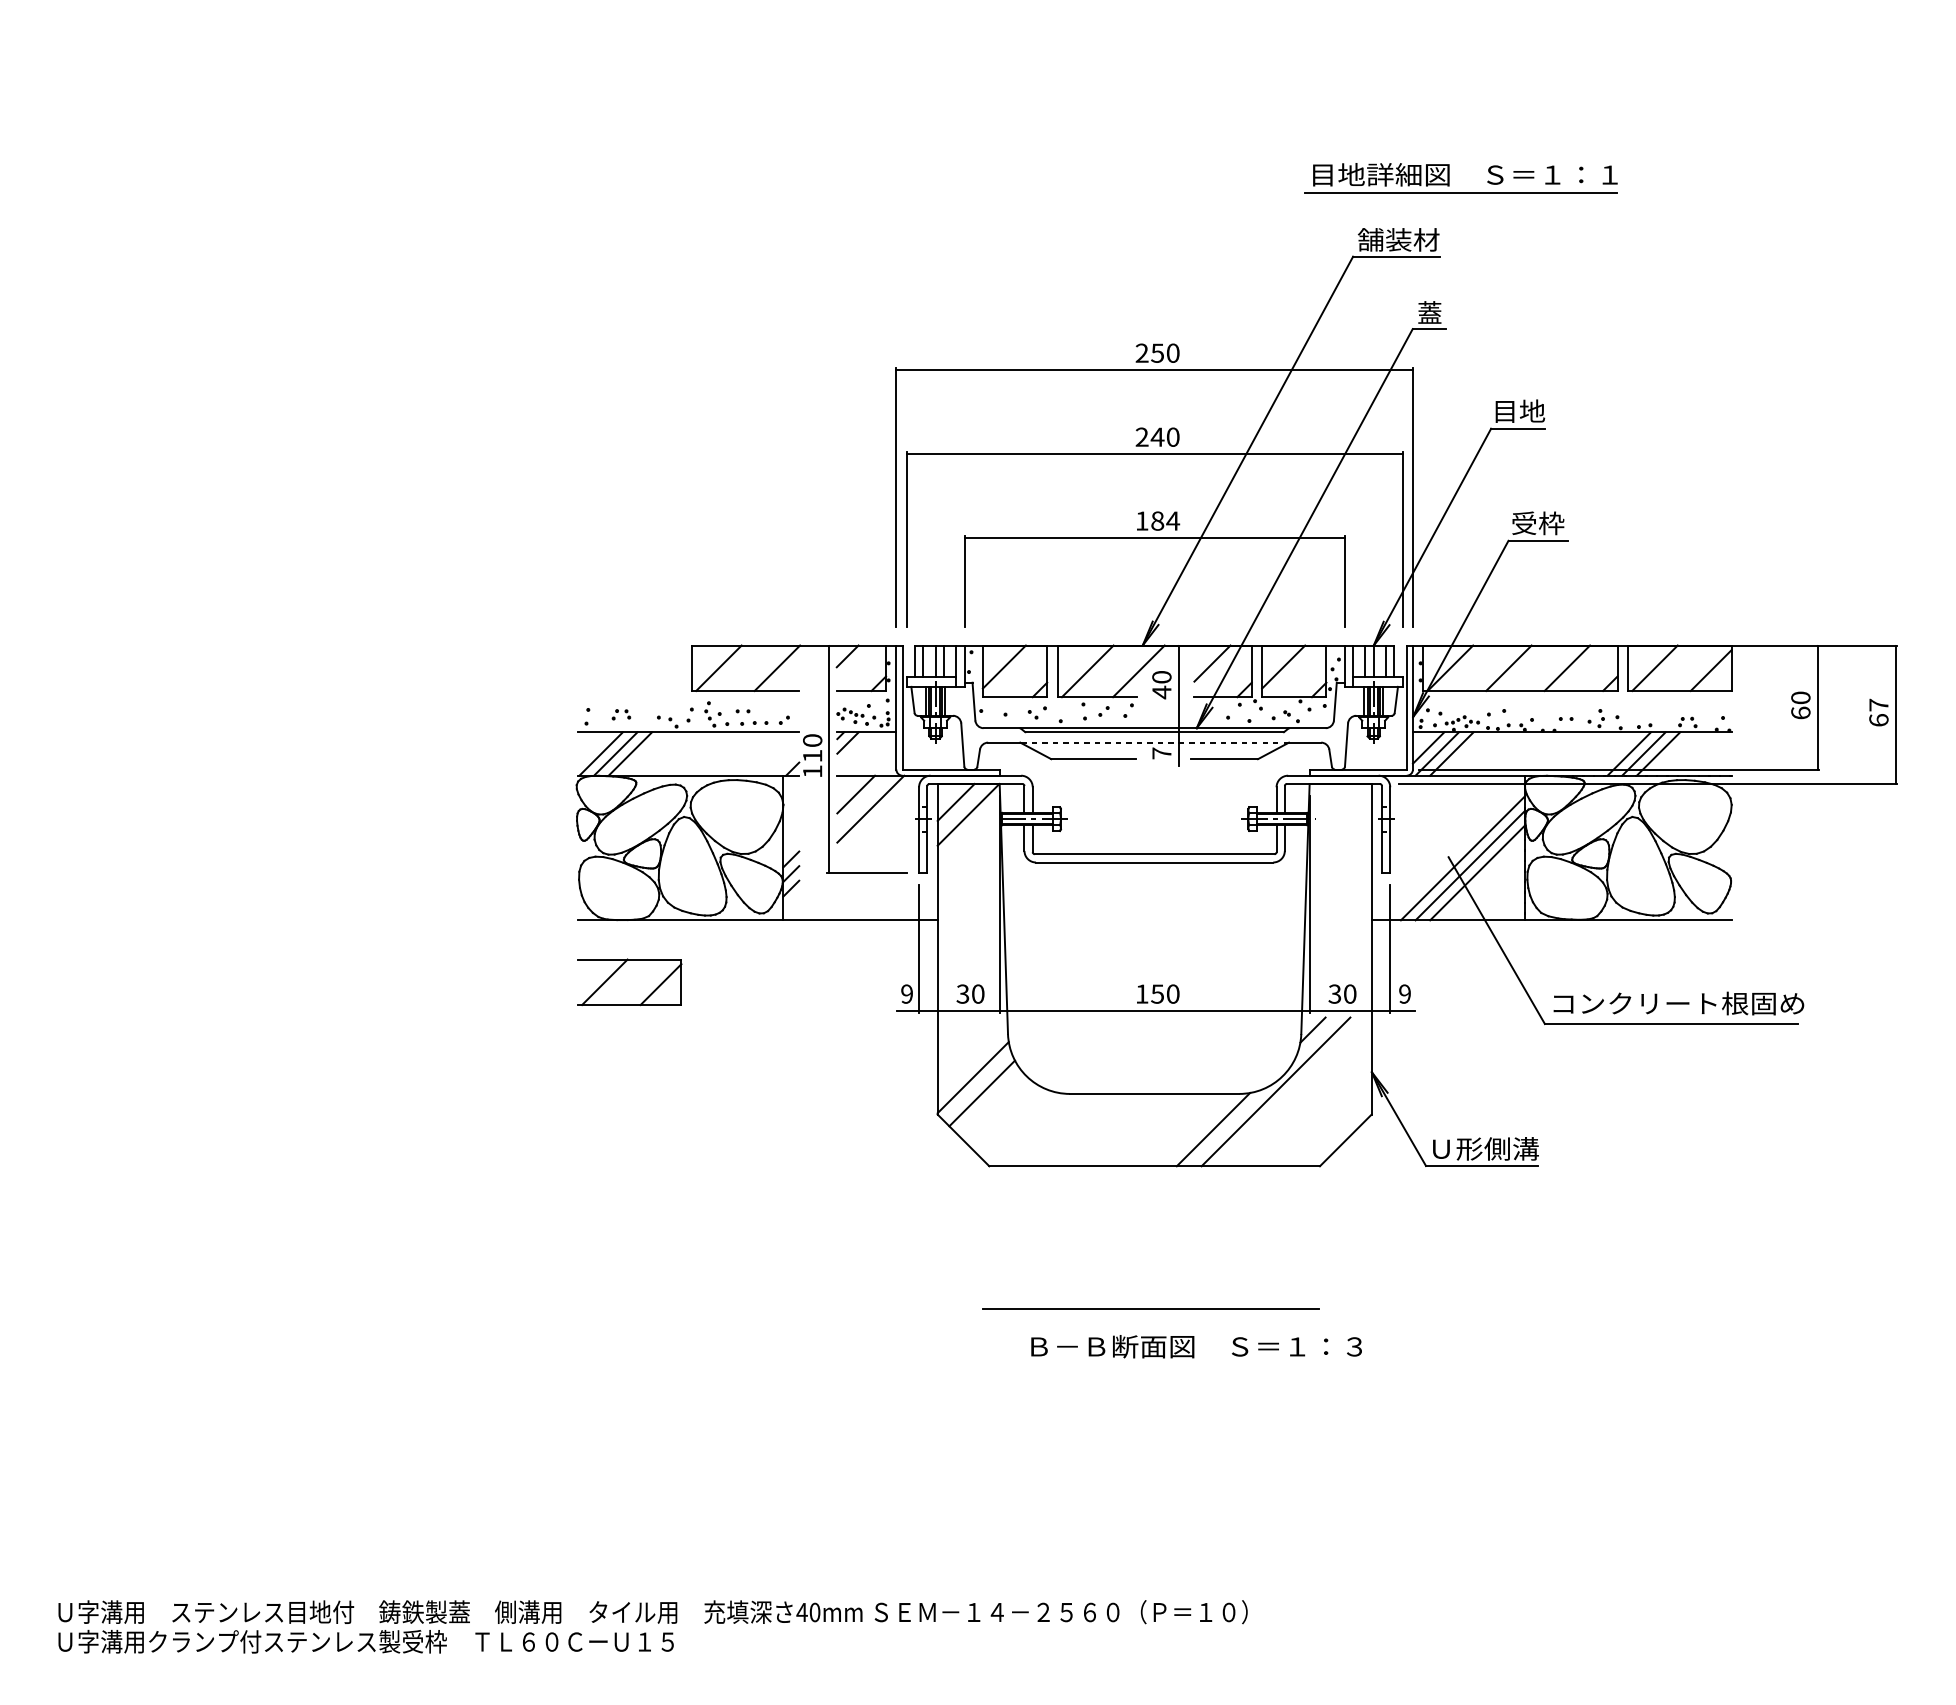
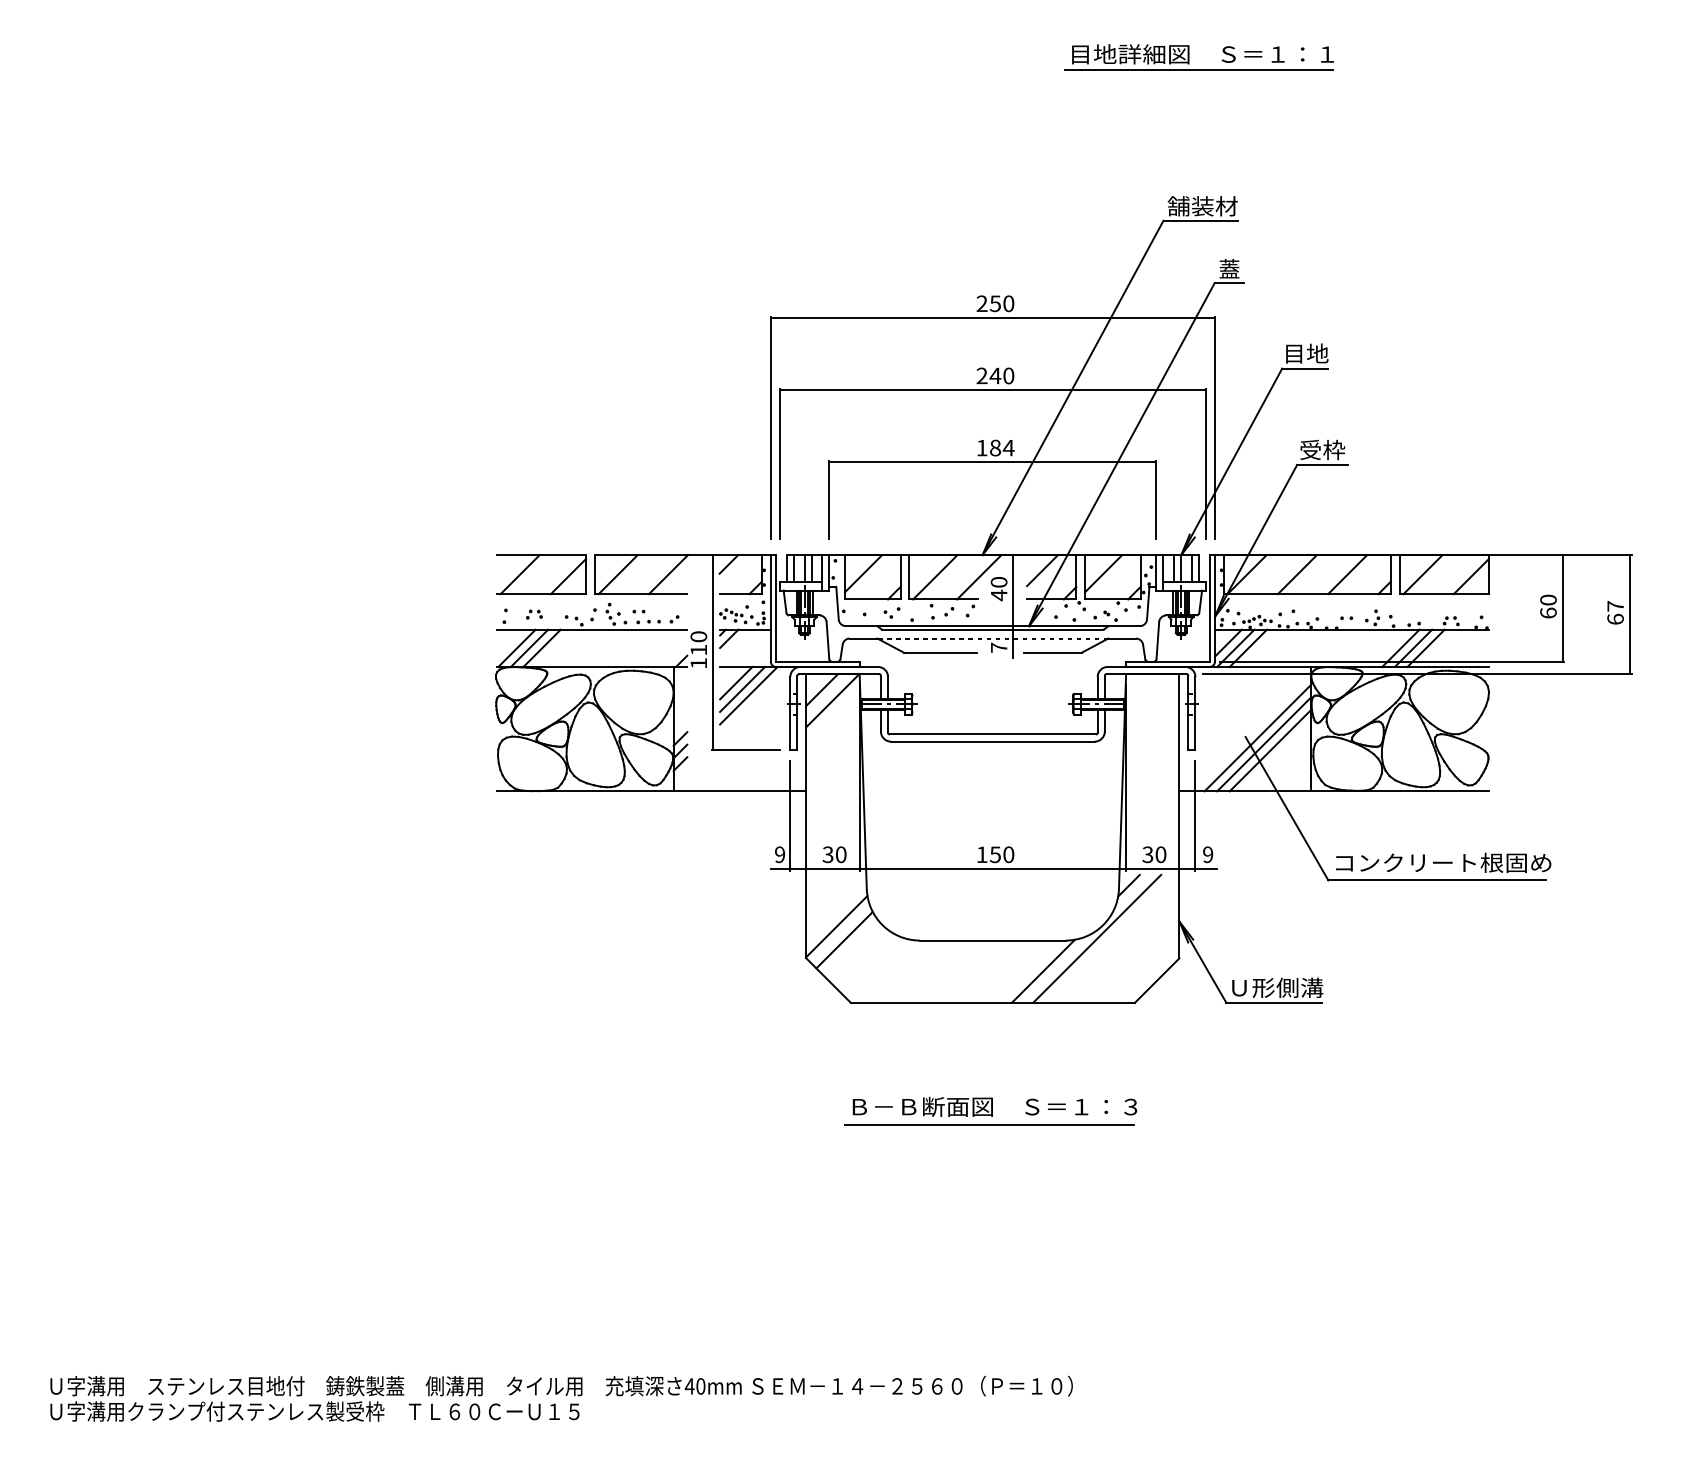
part: (1449, 178) -> (1189, 57), moved
line: (863, 800) -> (742, 688), added
part: (629, 982) -> (541, 574), moved
text: (1196, 1346) -> (994, 1106), moved

